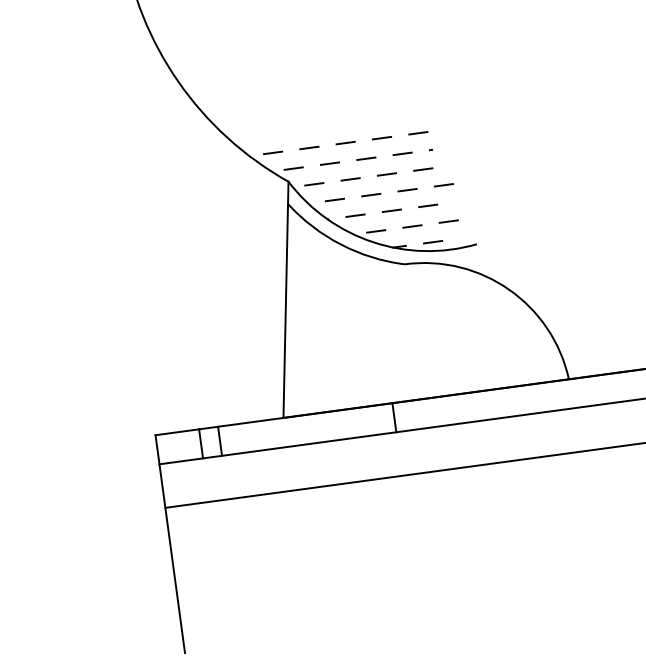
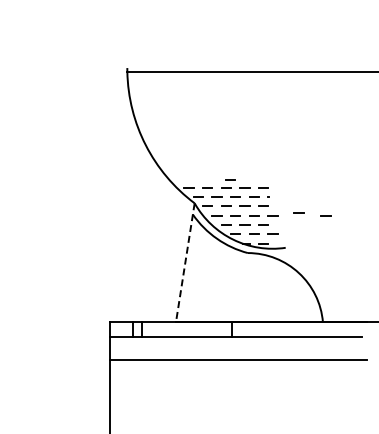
line: (351, 126) -> (230, 179), added
line: (545, 171) -> (325, 215), added
line: (492, 172) -> (298, 212), added
line: (286, 300) -> (185, 263), solid -> dashed

